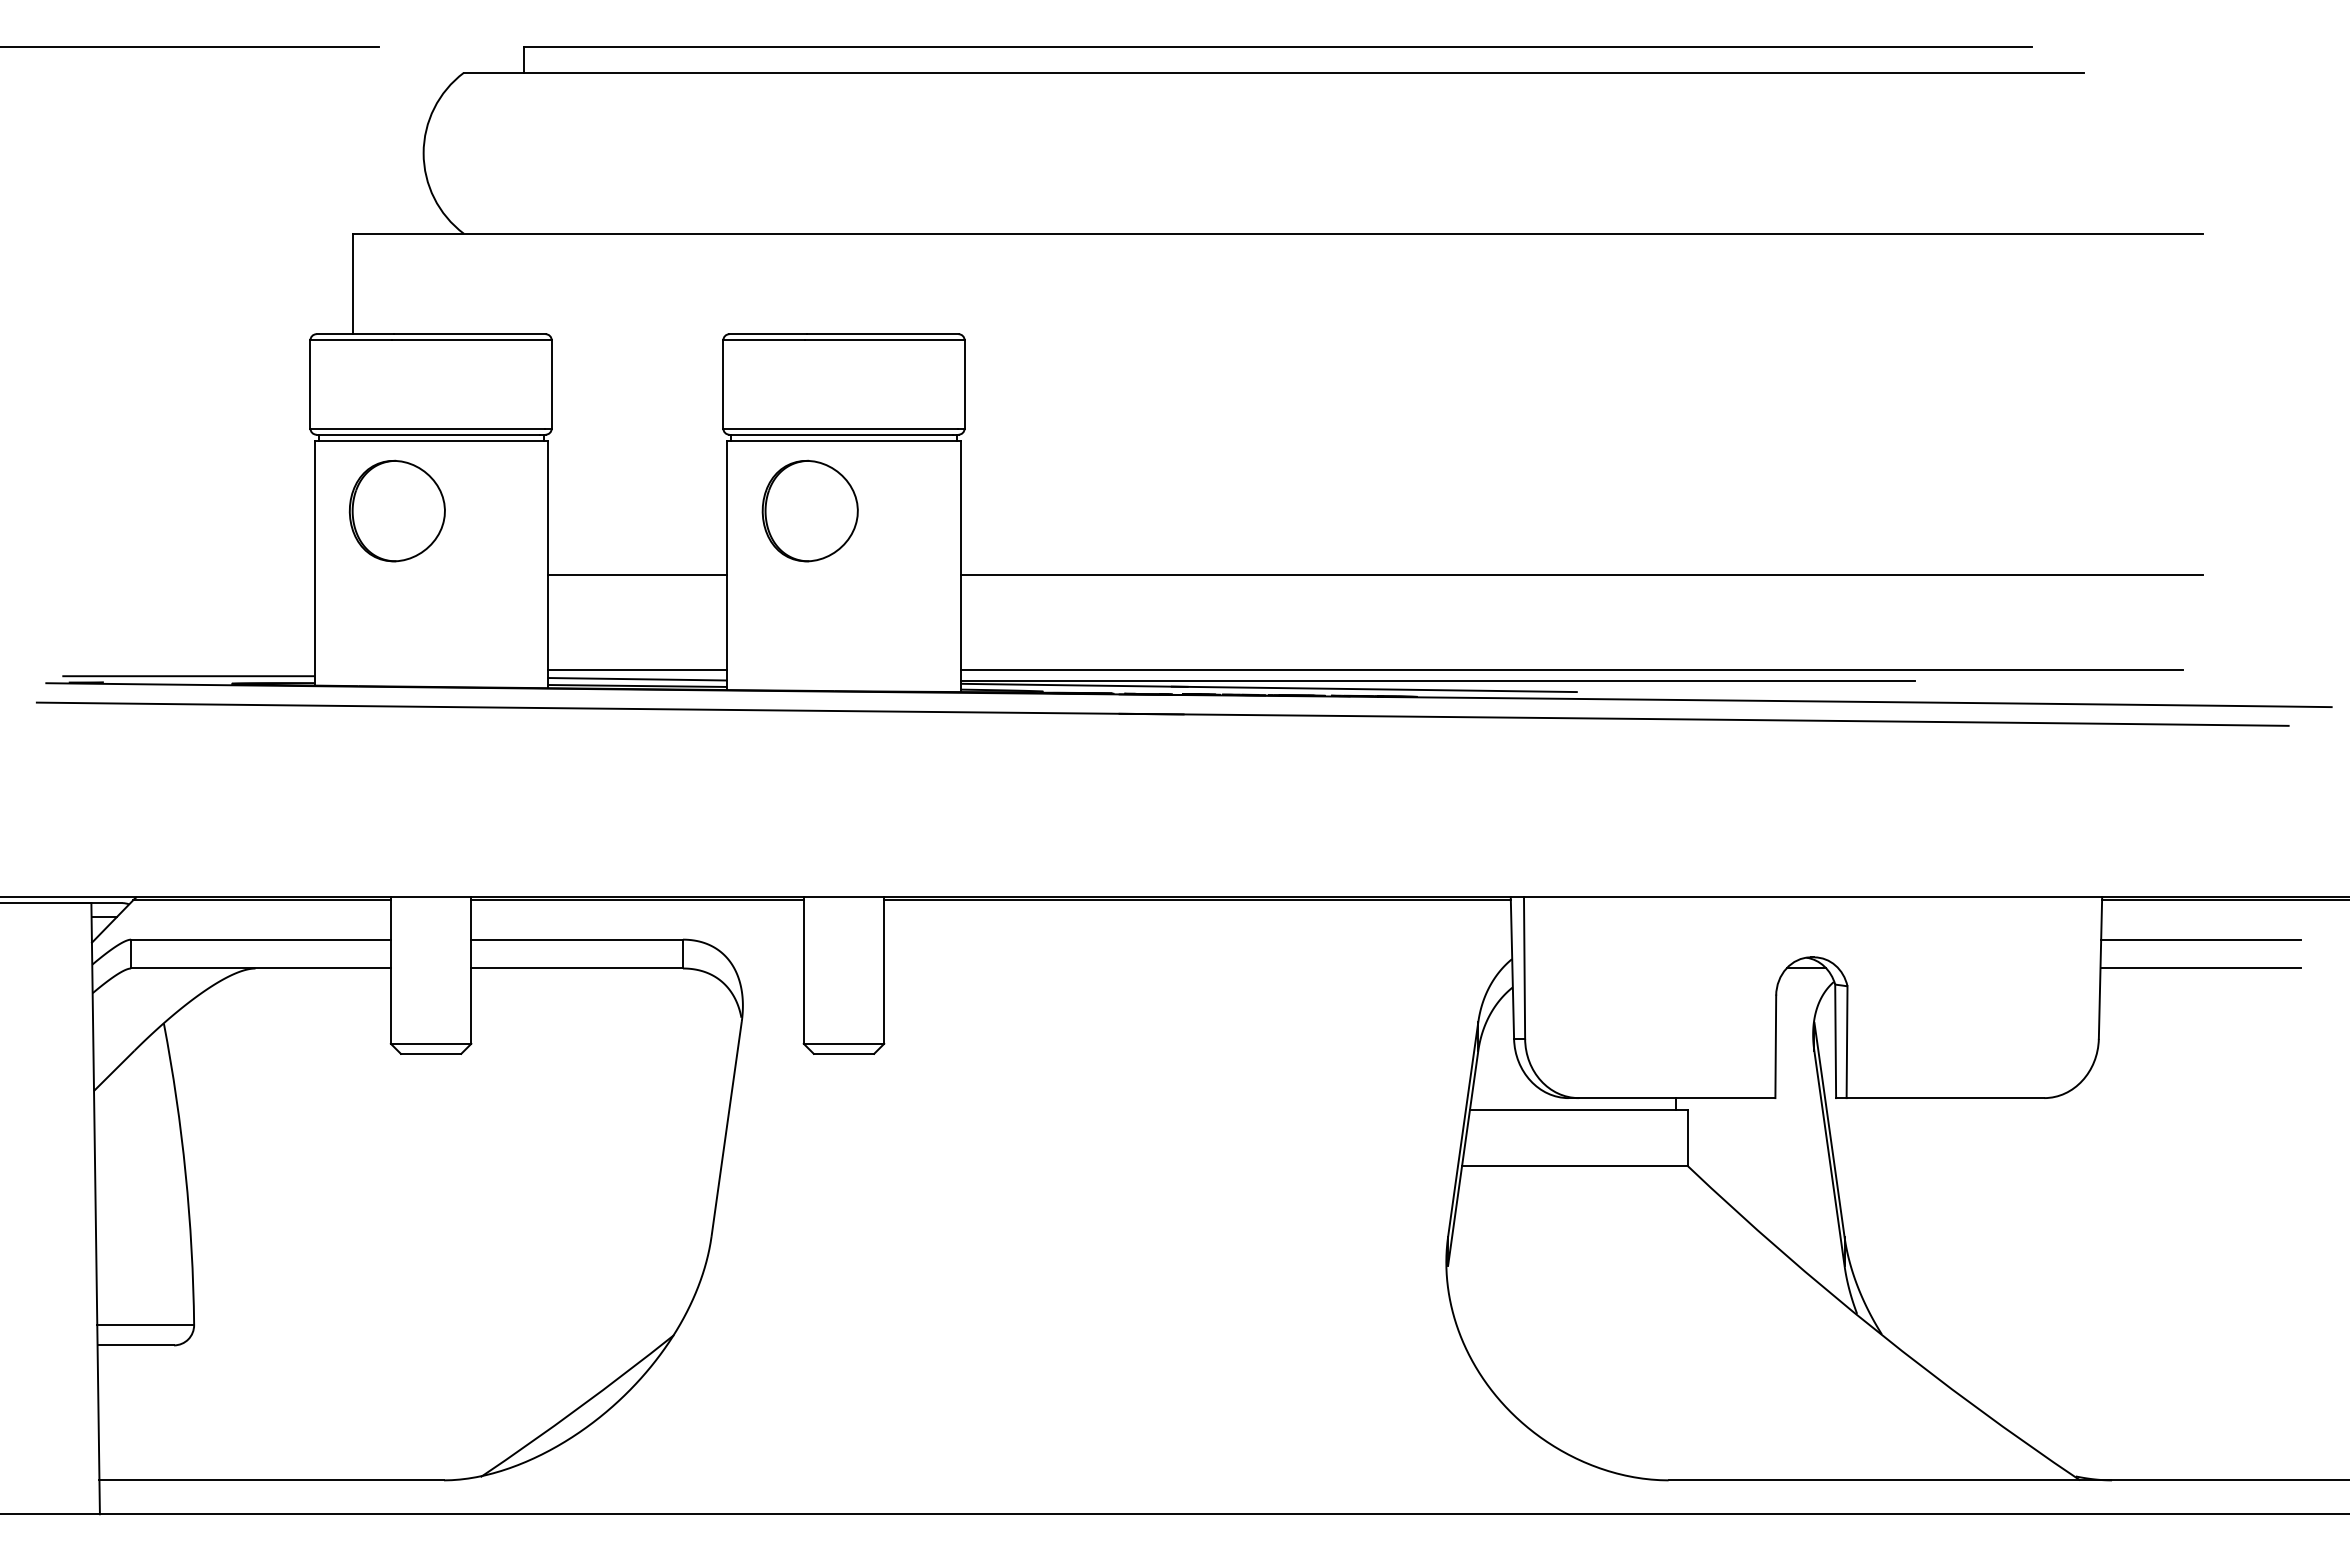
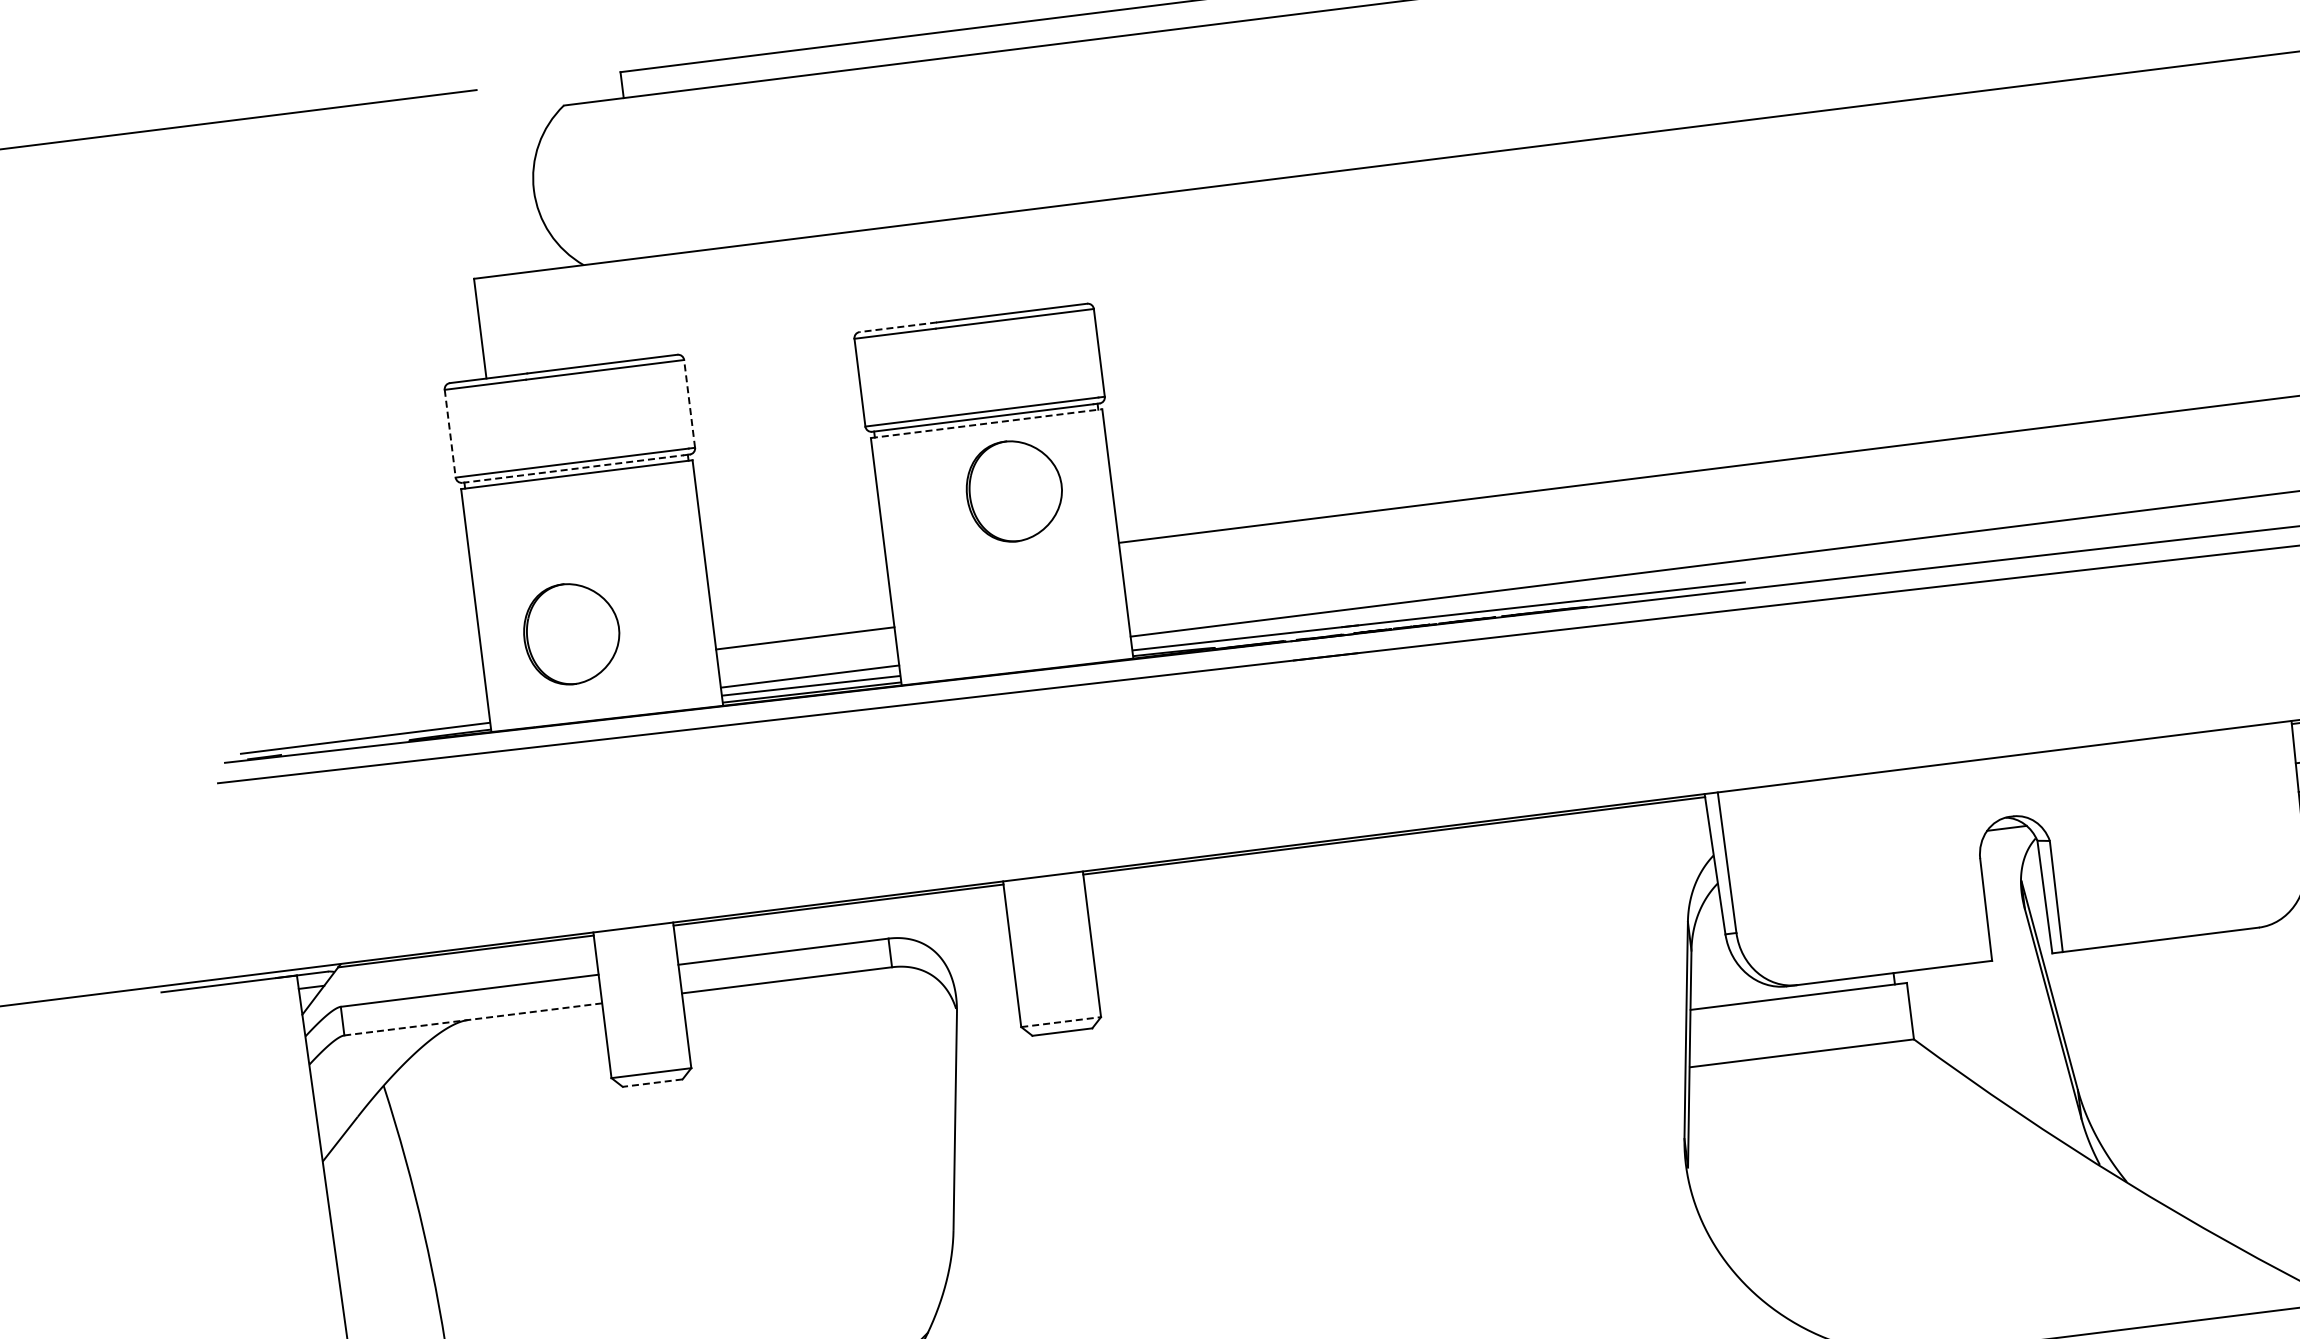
line: (768, 334) -> (898, 327), solid -> dashed
line: (551, 383) -> (689, 402), solid -> dashed
line: (310, 384) -> (450, 433), solid -> dashed
line: (428, 434) -> (573, 468), solid -> dashed
line: (844, 440) -> (987, 423), solid -> dashed
part: (396, 510) -> (570, 633), moved
part: (809, 510) -> (1013, 490), moved
line: (637, 575) -> (805, 638), moved
line: (1437, 681) -> (1605, 589), removed
line: (260, 968) -> (472, 1019), solid -> dashed
line: (844, 1043) -> (1061, 1021), solid -> dashed
line: (430, 1053) -> (652, 1082), solid -> dashed

